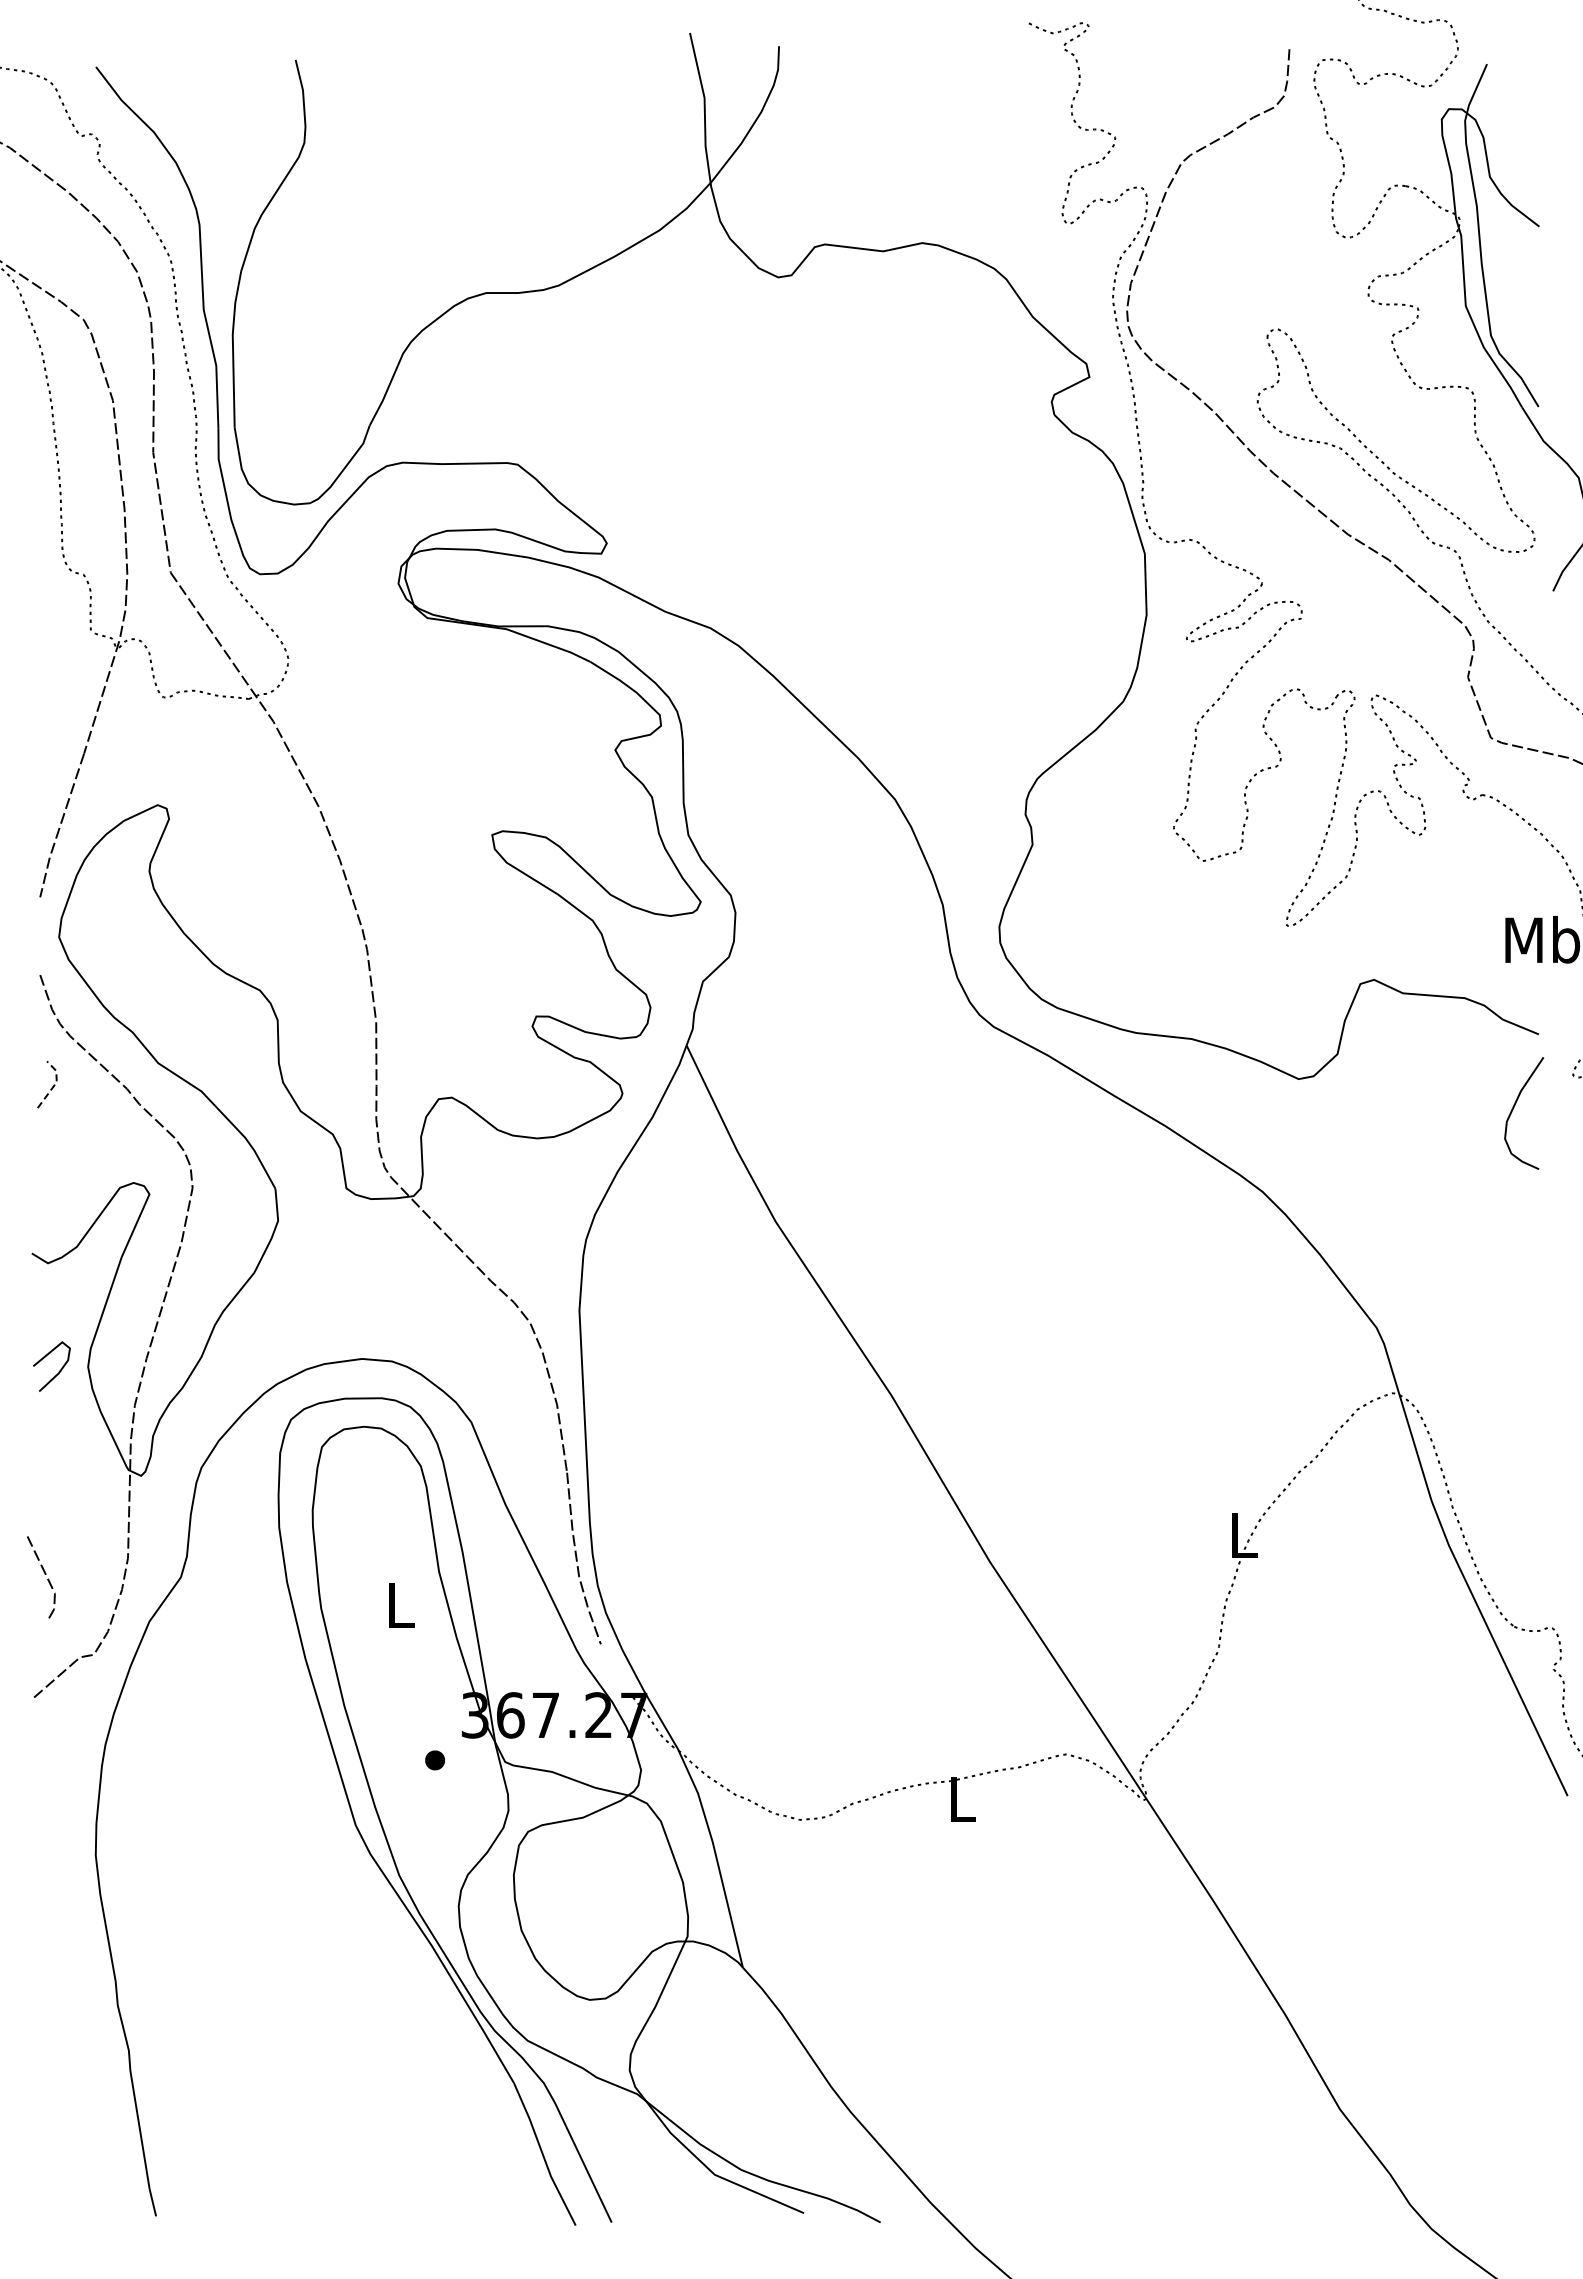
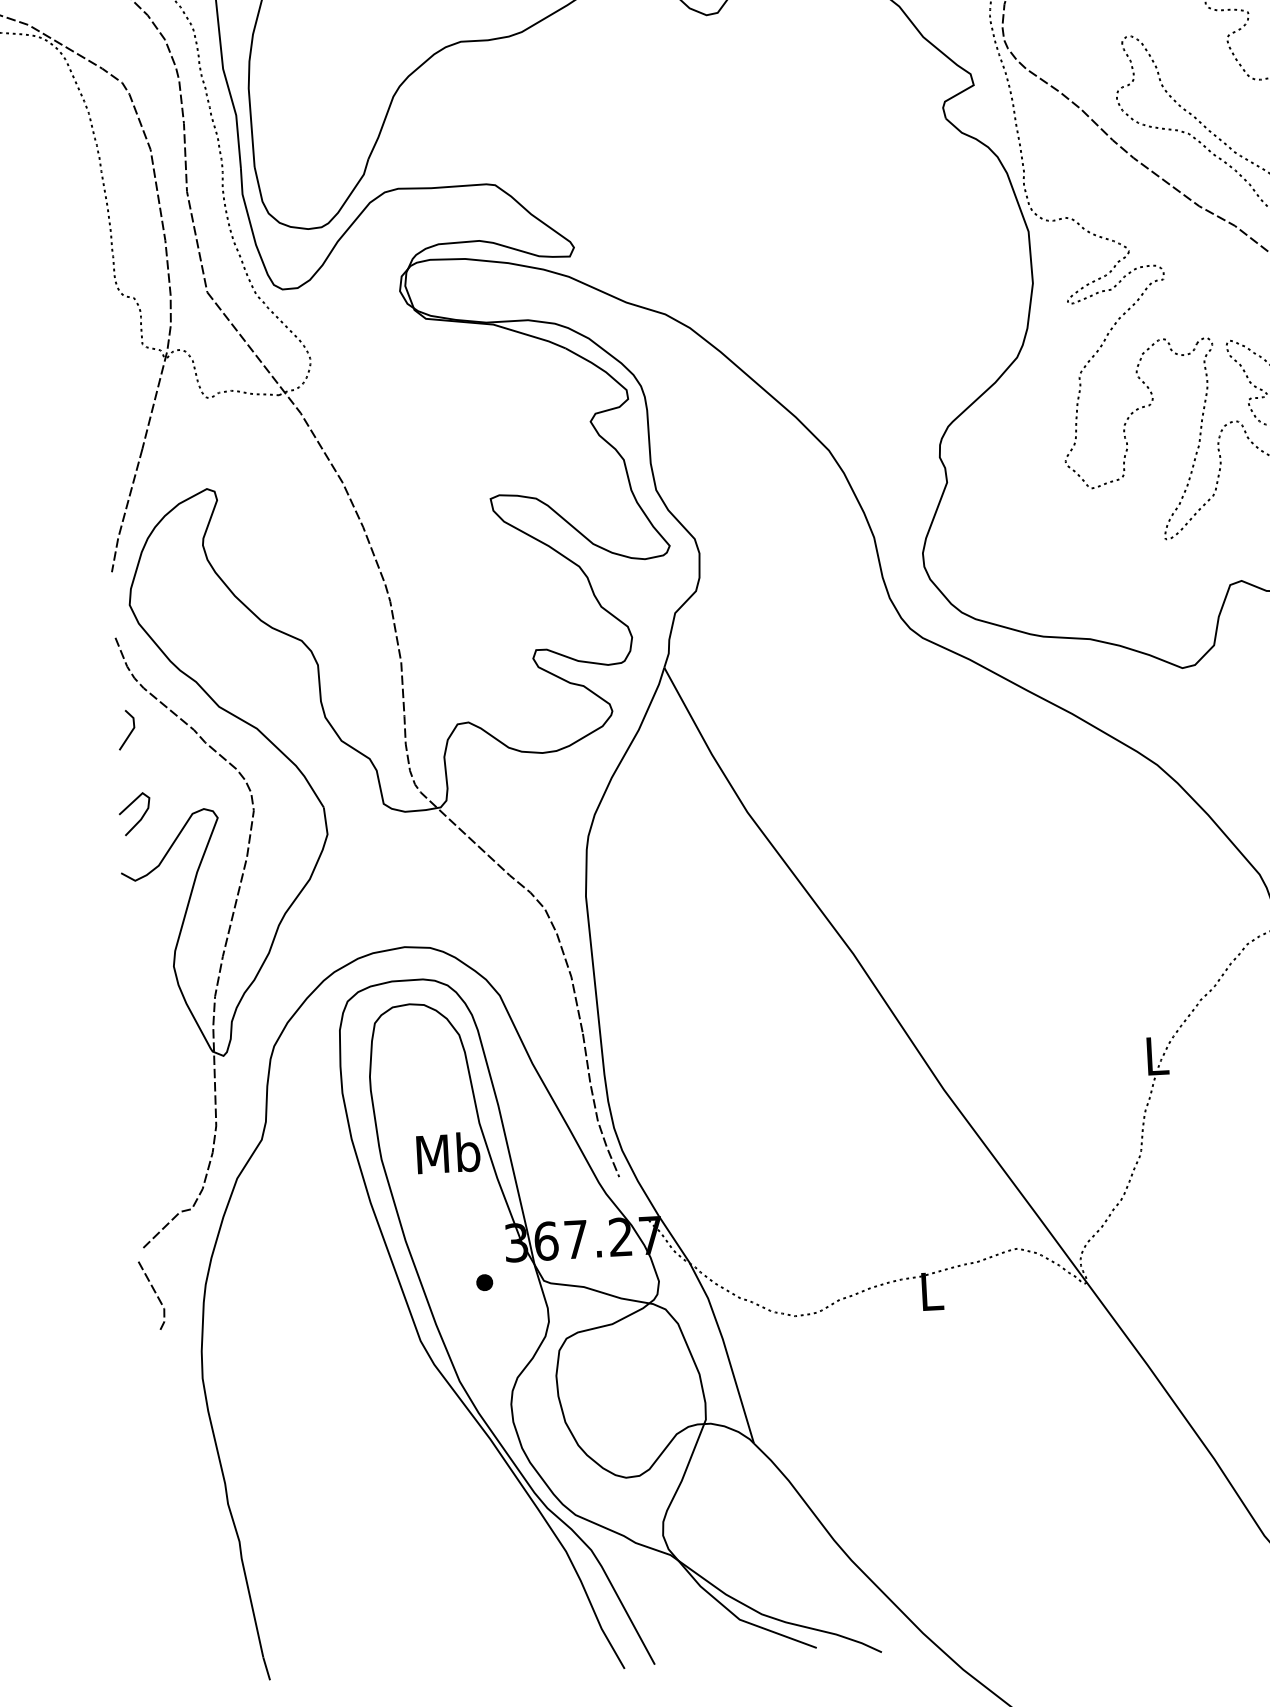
line: (55, 1083) -> (133, 728), dashed -> solid
curve: (58, 1371) -> (140, 818), moved
line: (44, 1574) -> (154, 1293), moved
text: (400, 1604) -> (448, 1152), L -> Mb

